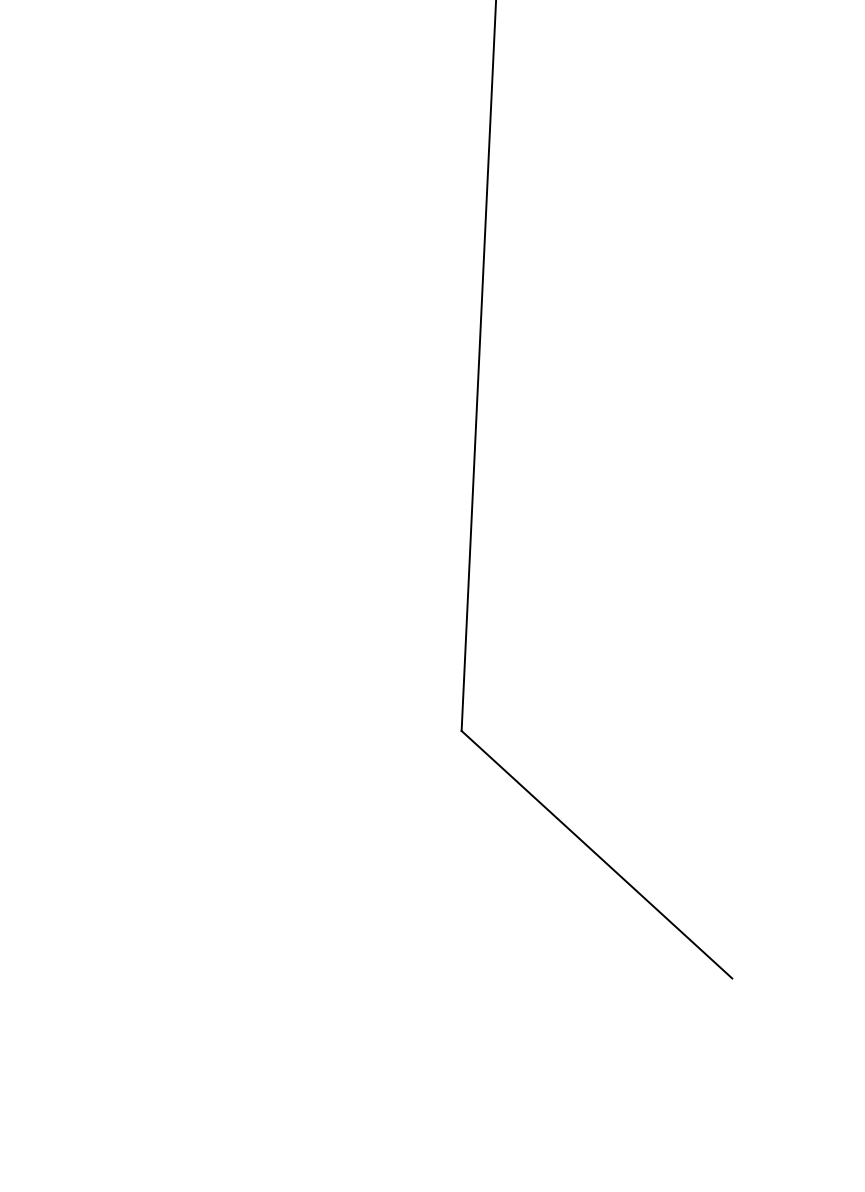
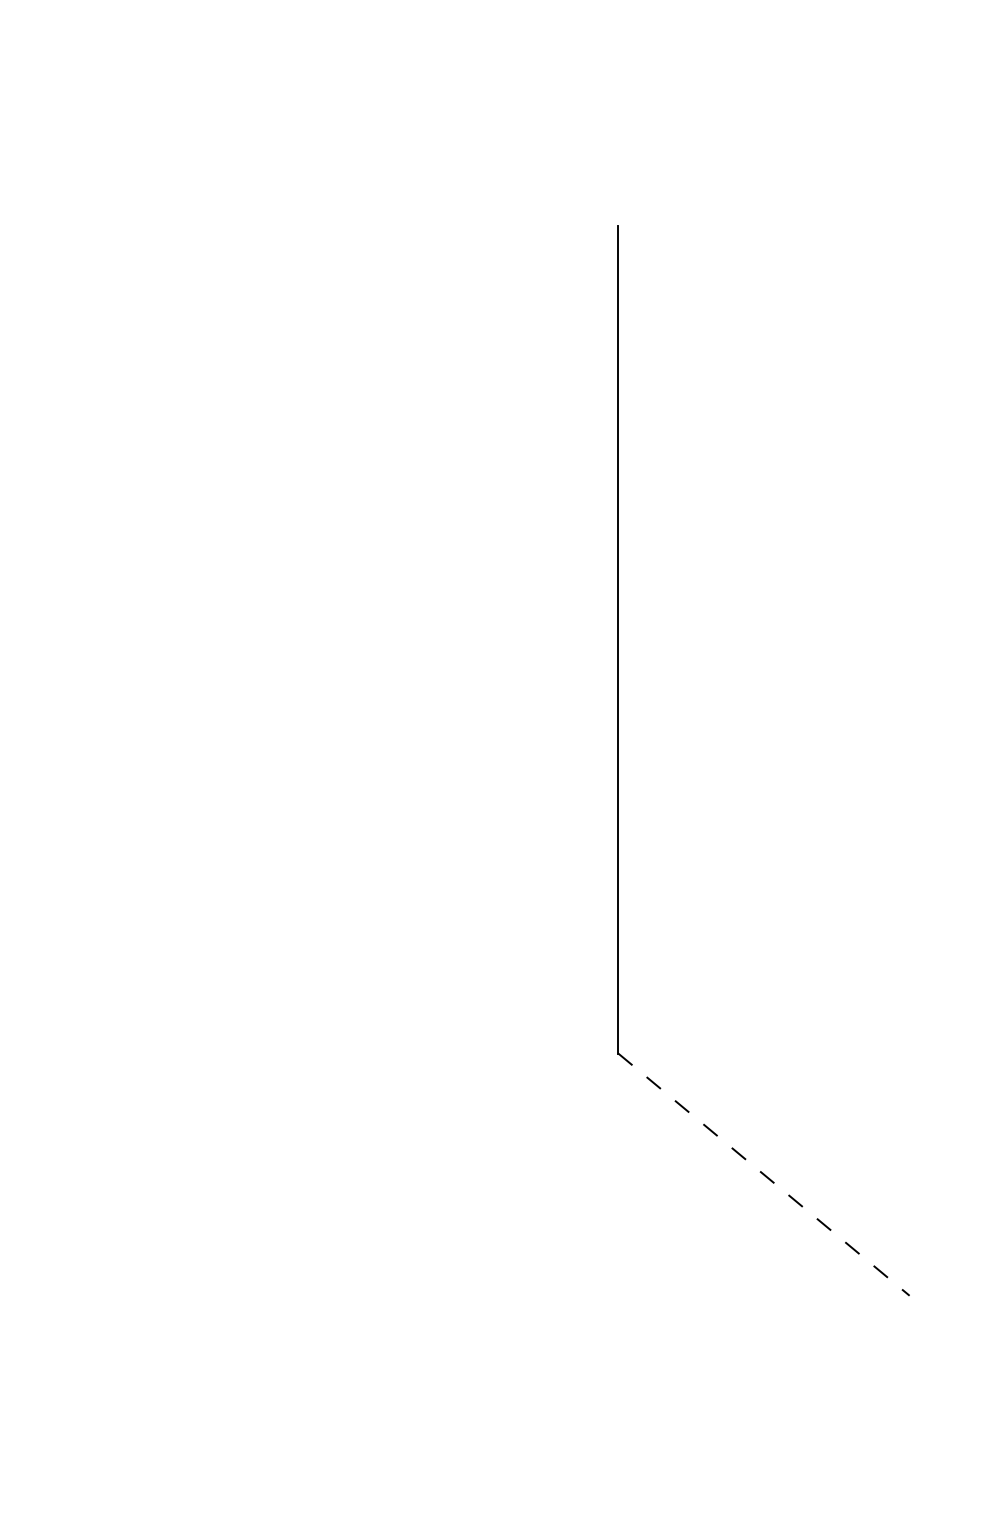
line: (597, 854) -> (764, 1174), solid -> dashed

